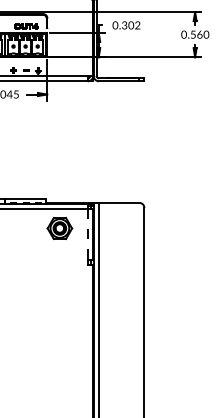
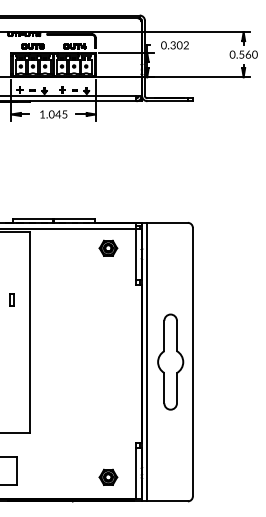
part: (59, 227) -> (108, 247), size x0.71
line: (87, 234) -> (136, 254), dashed -> solid
part: (121, 341) -> (170, 361), added

